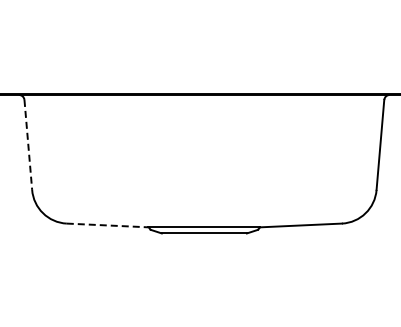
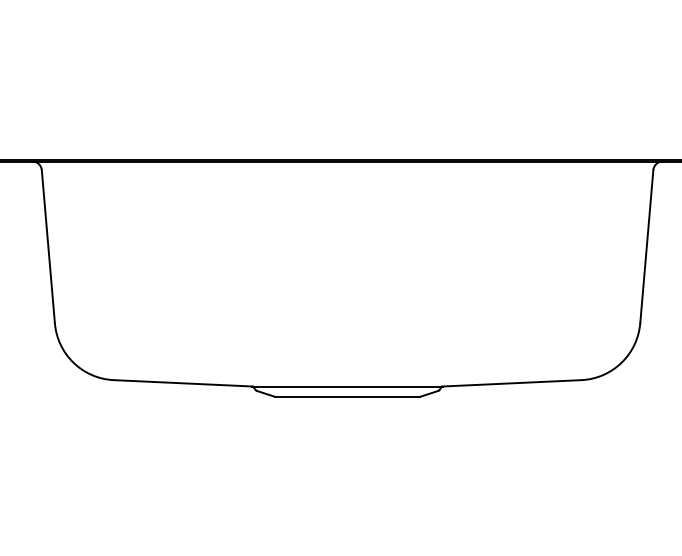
line: (28, 145) -> (48, 247), dashed -> solid
line: (107, 225) -> (182, 383), dashed -> solid

